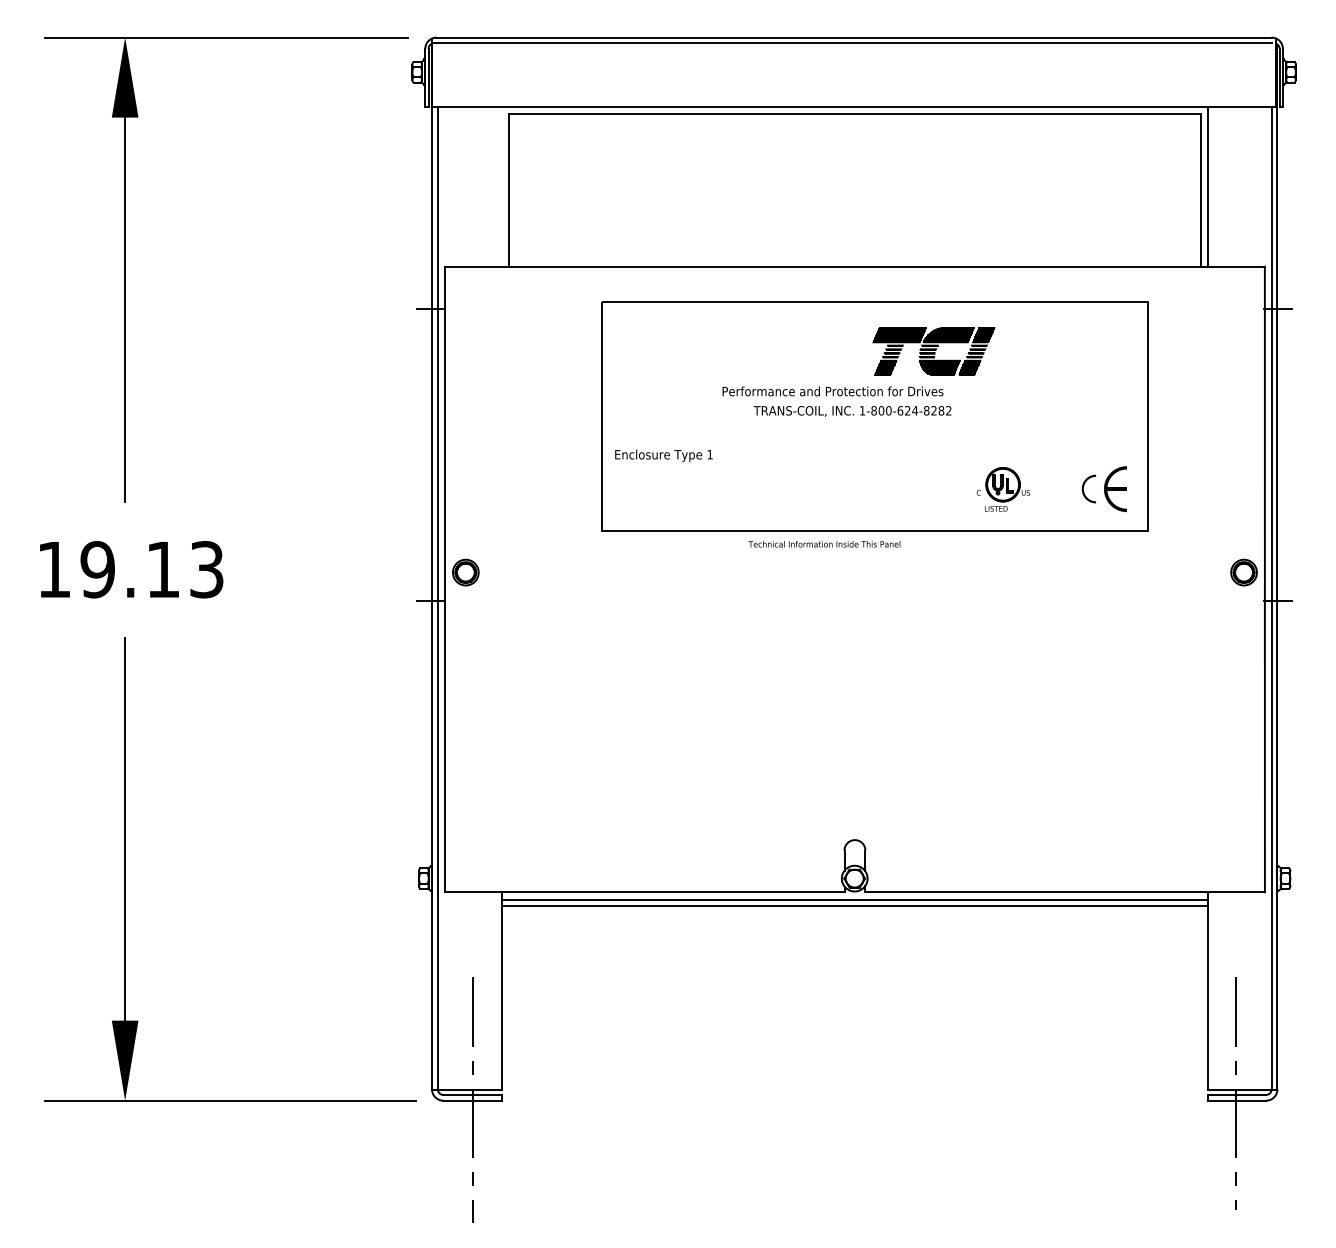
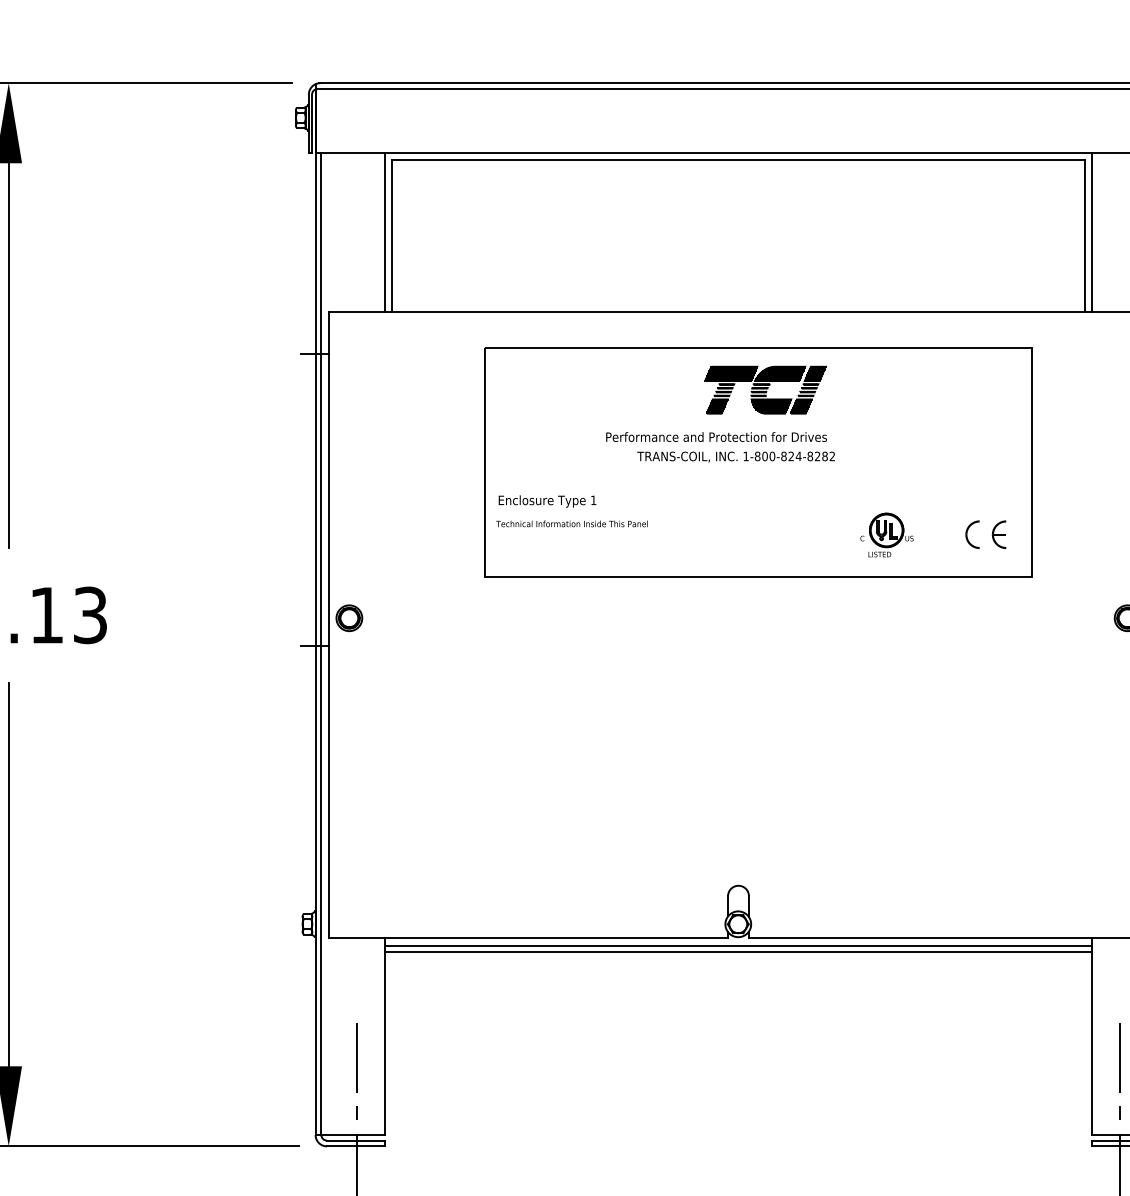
line: (501, 186) -> (385, 232), added
part: (933, 351) -> (765, 390), moved
text: (900, 410) -> (784, 456), 1-800-624-8282 -> 1-800-824-8282
part: (1115, 488) -> (999, 534), size x0.62
text: (824, 544) -> (572, 524), moved

